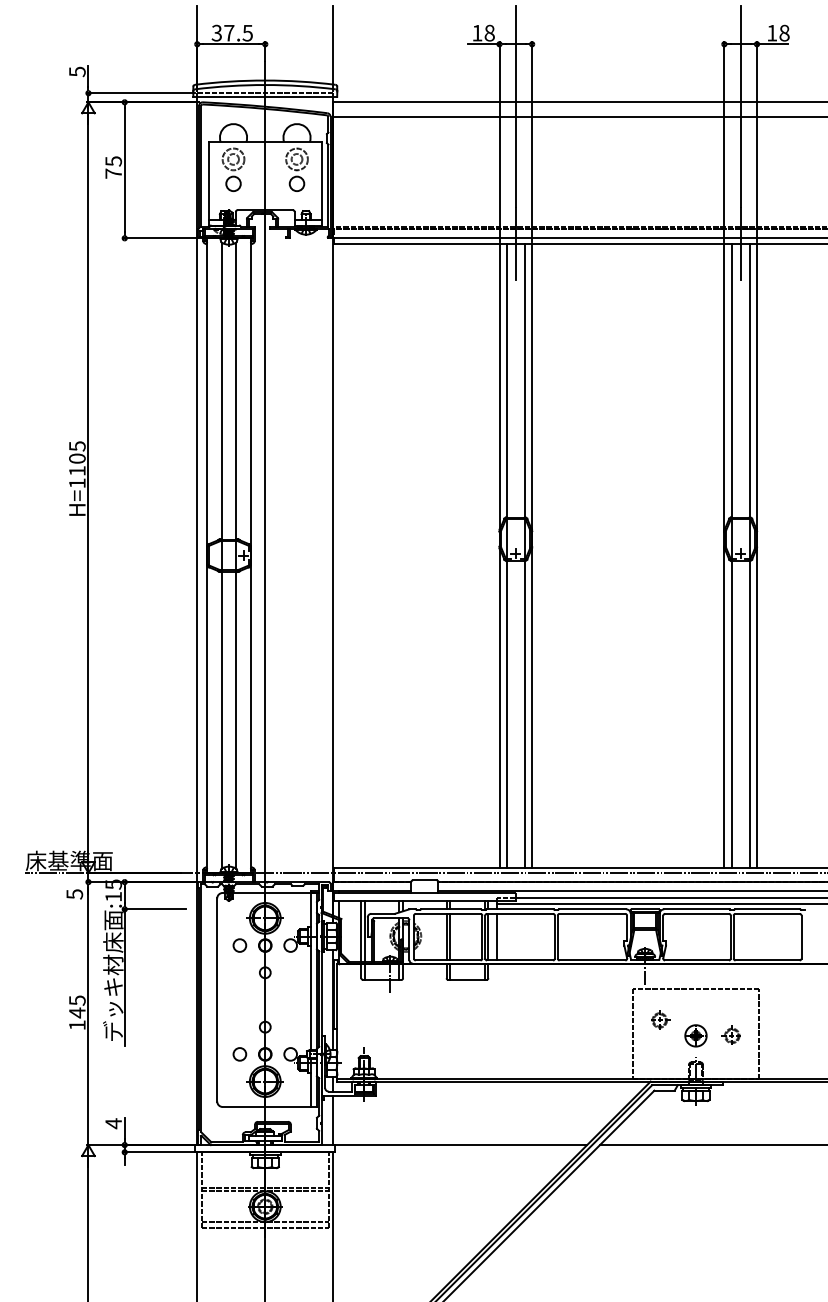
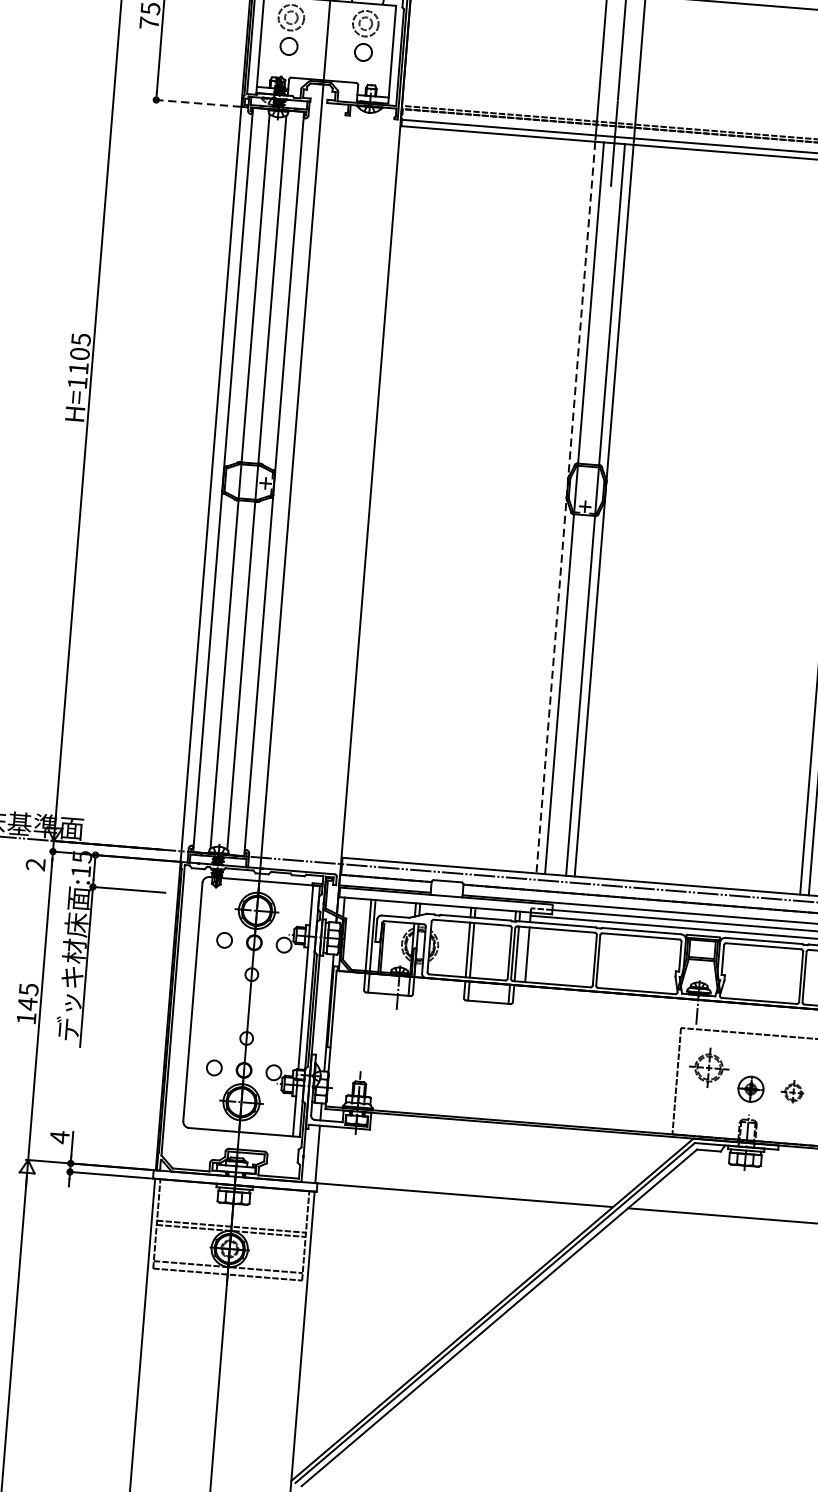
line: (159, 238) -> (197, 103), solid -> dashed
line: (499, 555) -> (565, 507), solid -> dashed
text: (74, 894) -> (35, 864), 5 -> 2
part: (660, 1019) -> (710, 1066), size x1.6

